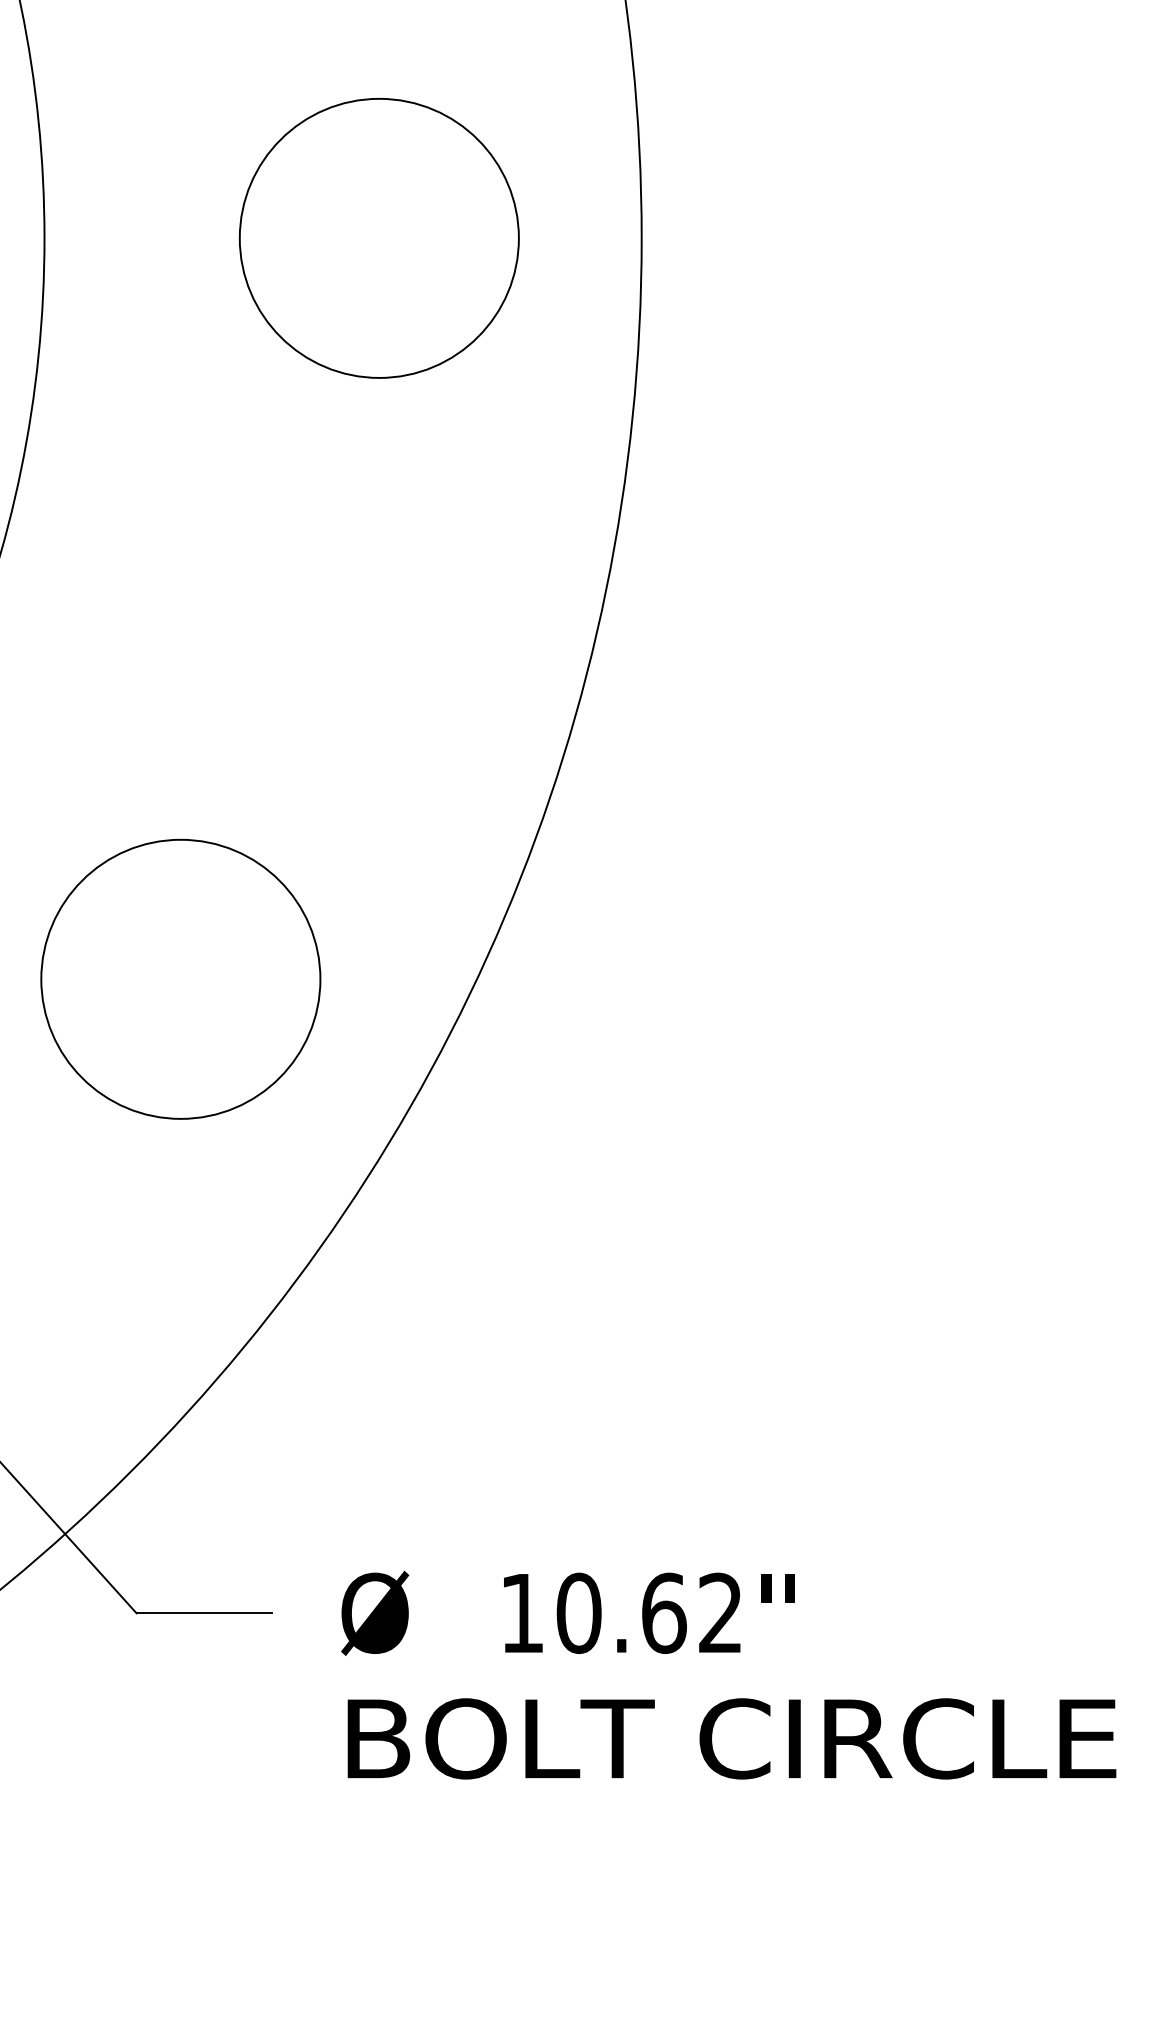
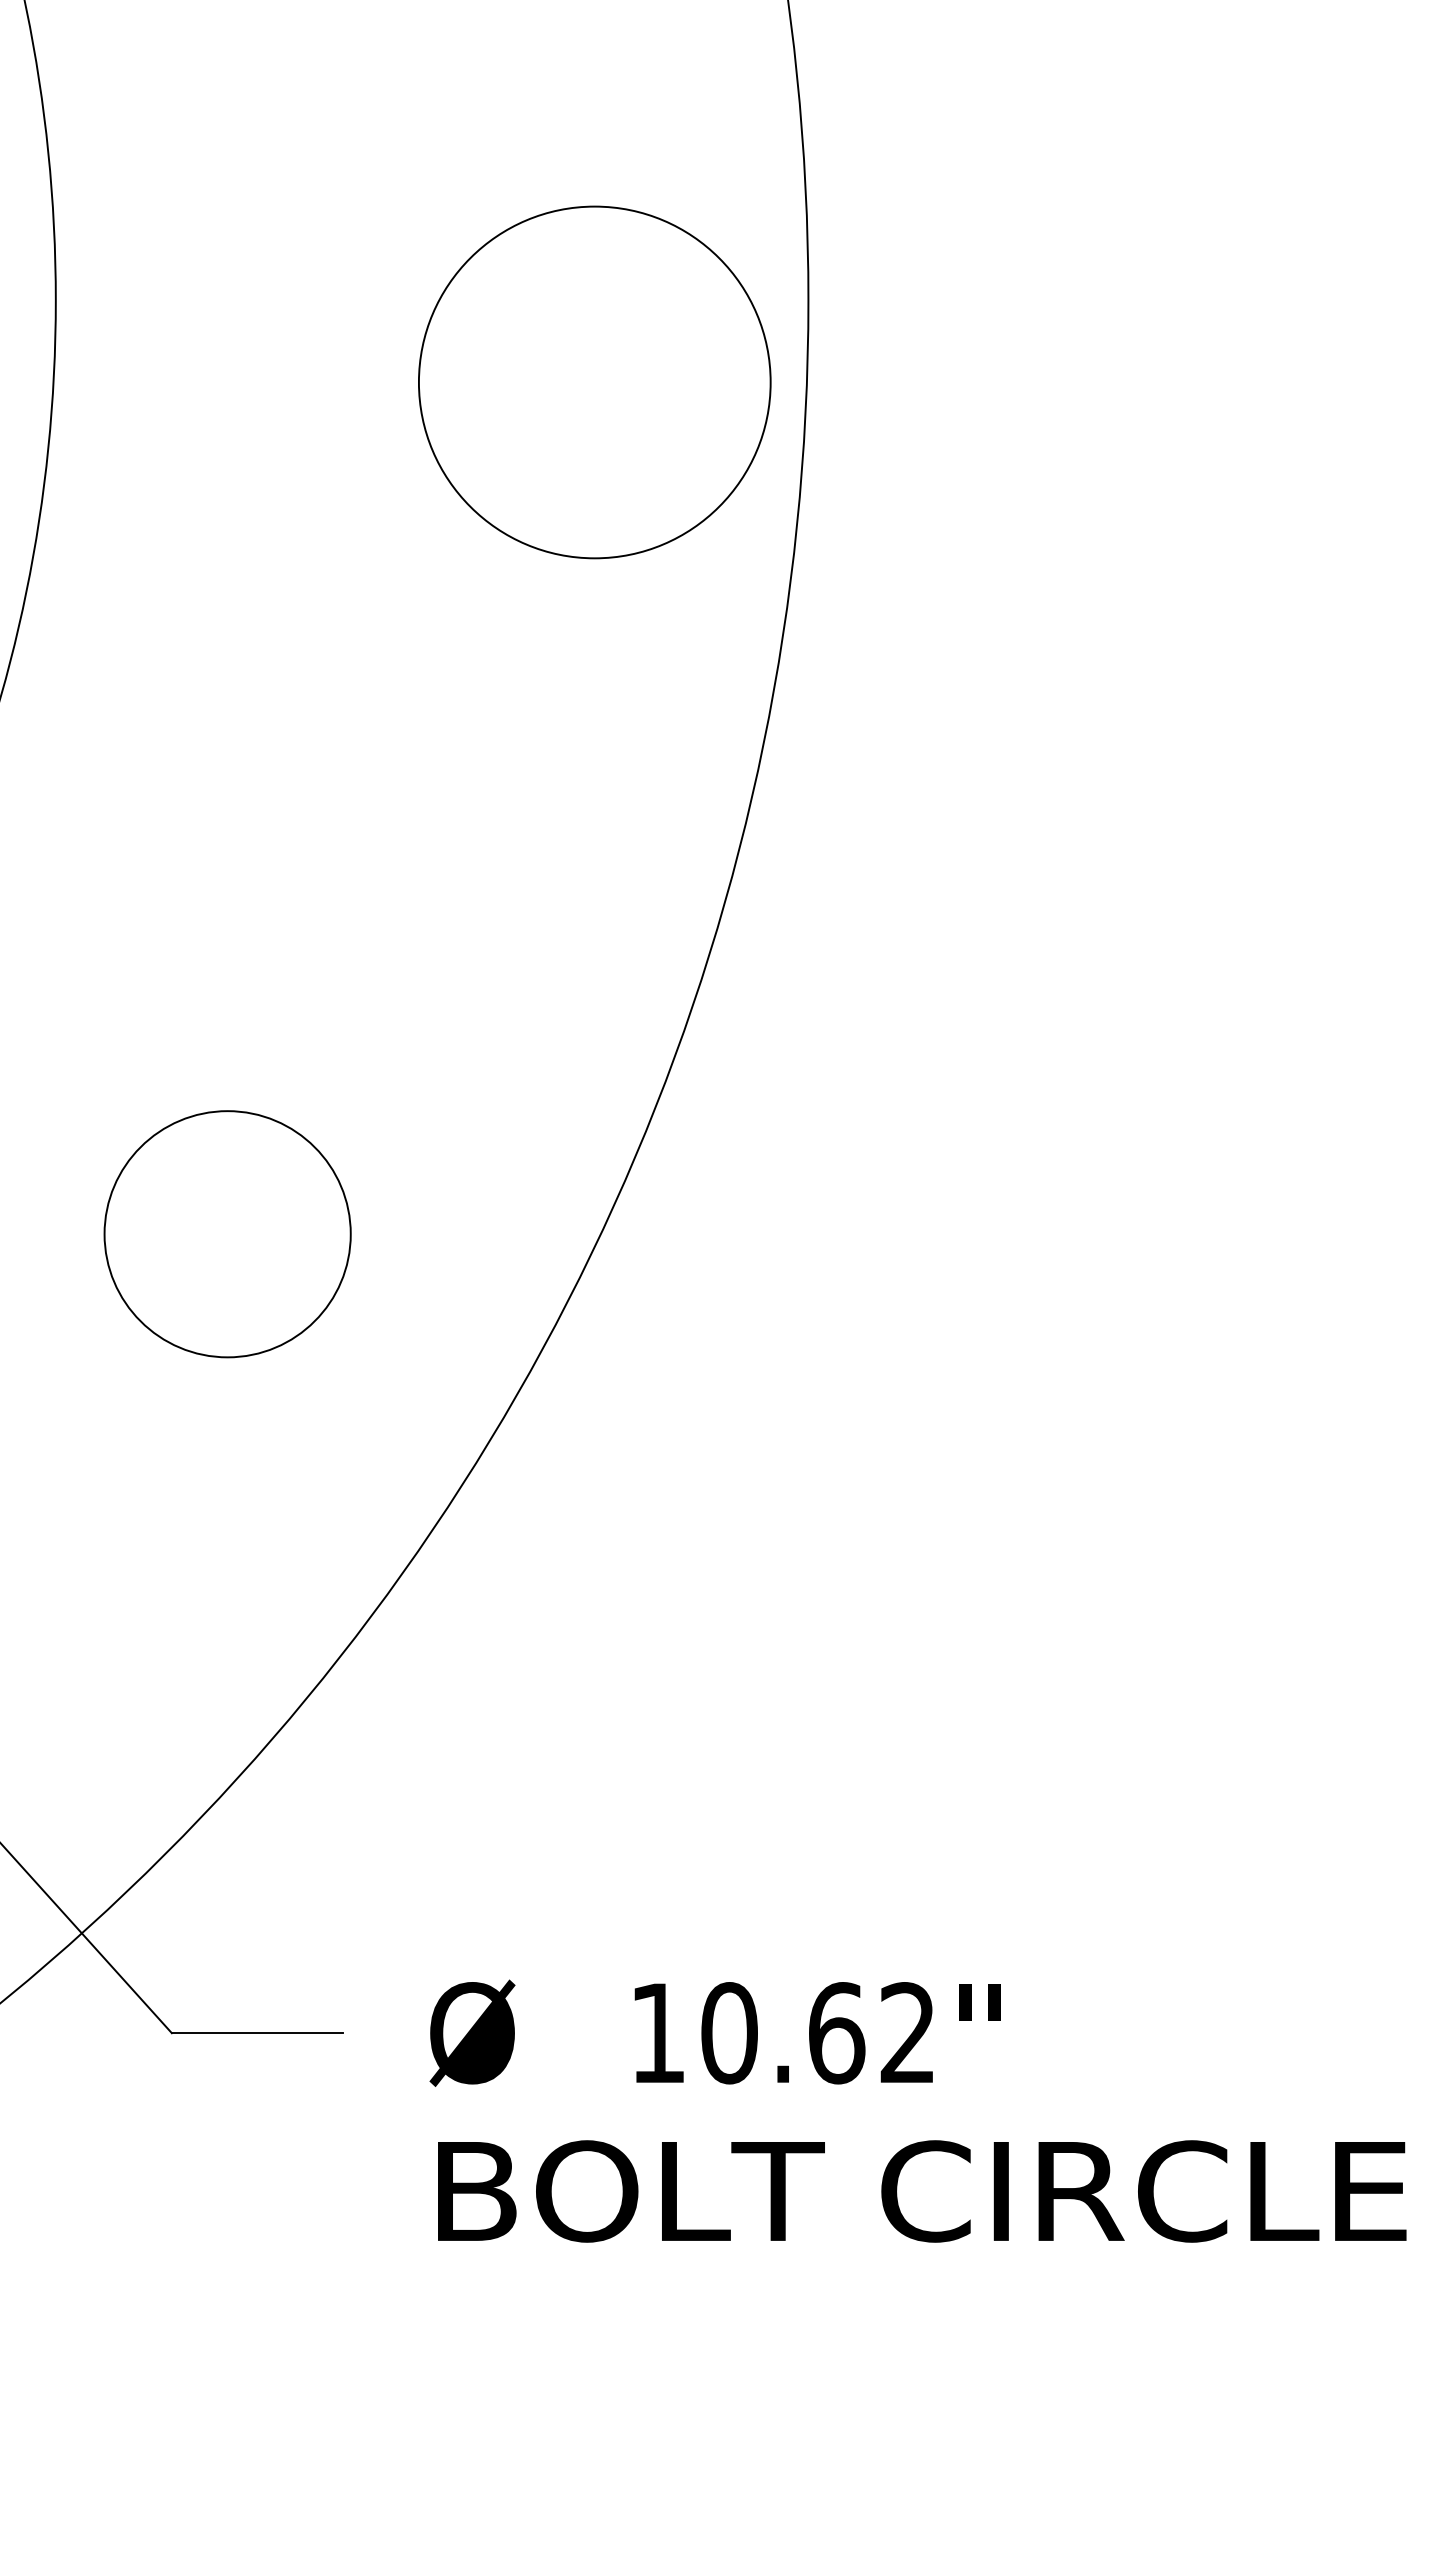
circle: (379, 238) -> (594, 382), moved
circle: (180, 979) -> (227, 1234), size x0.7

